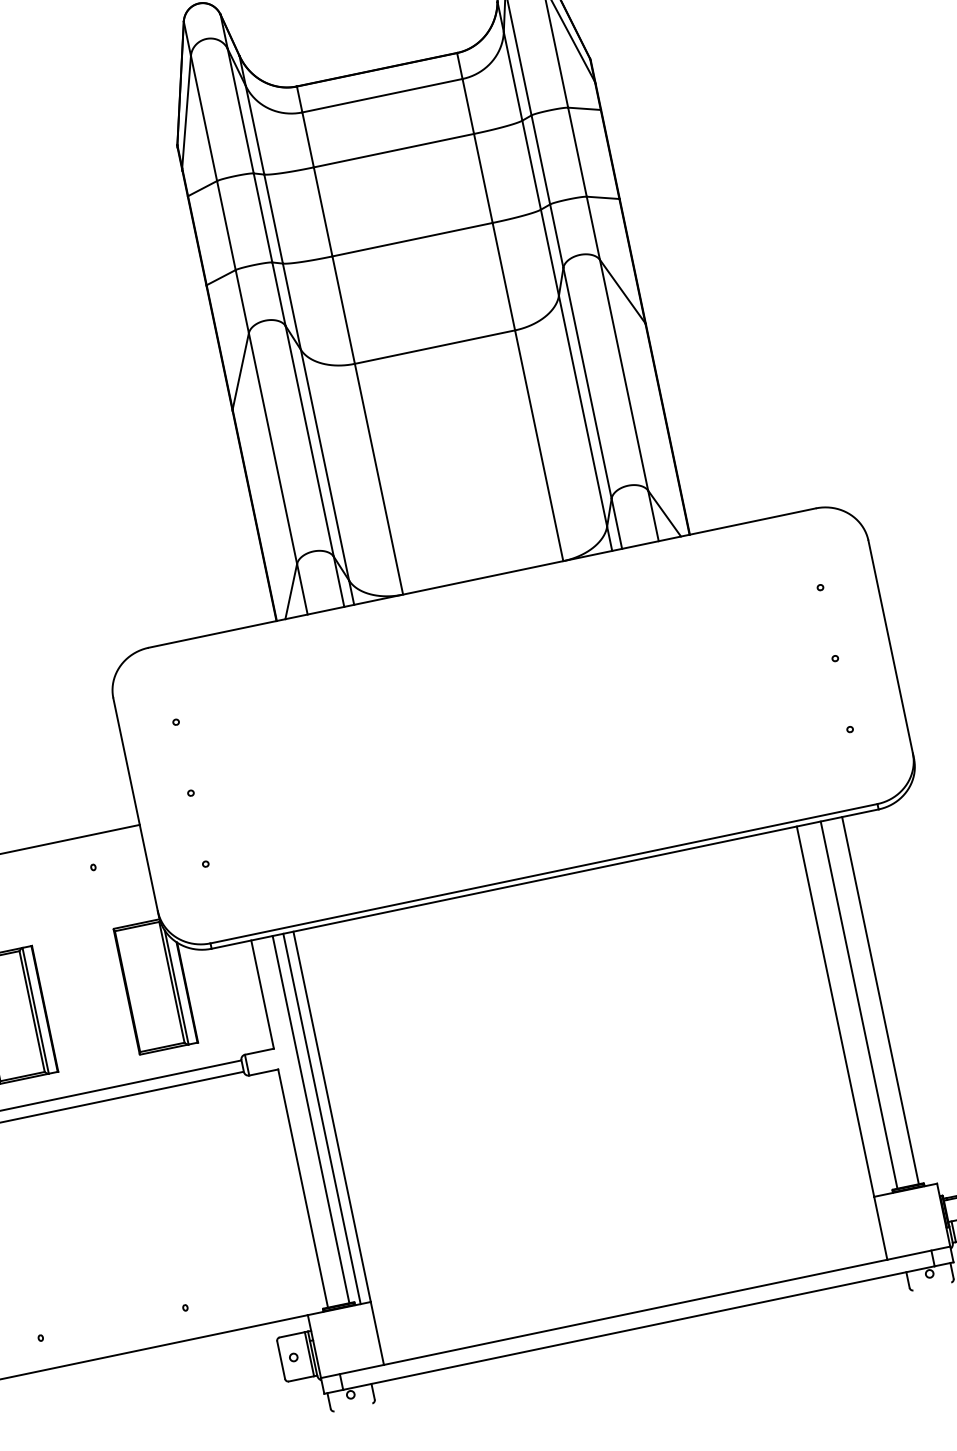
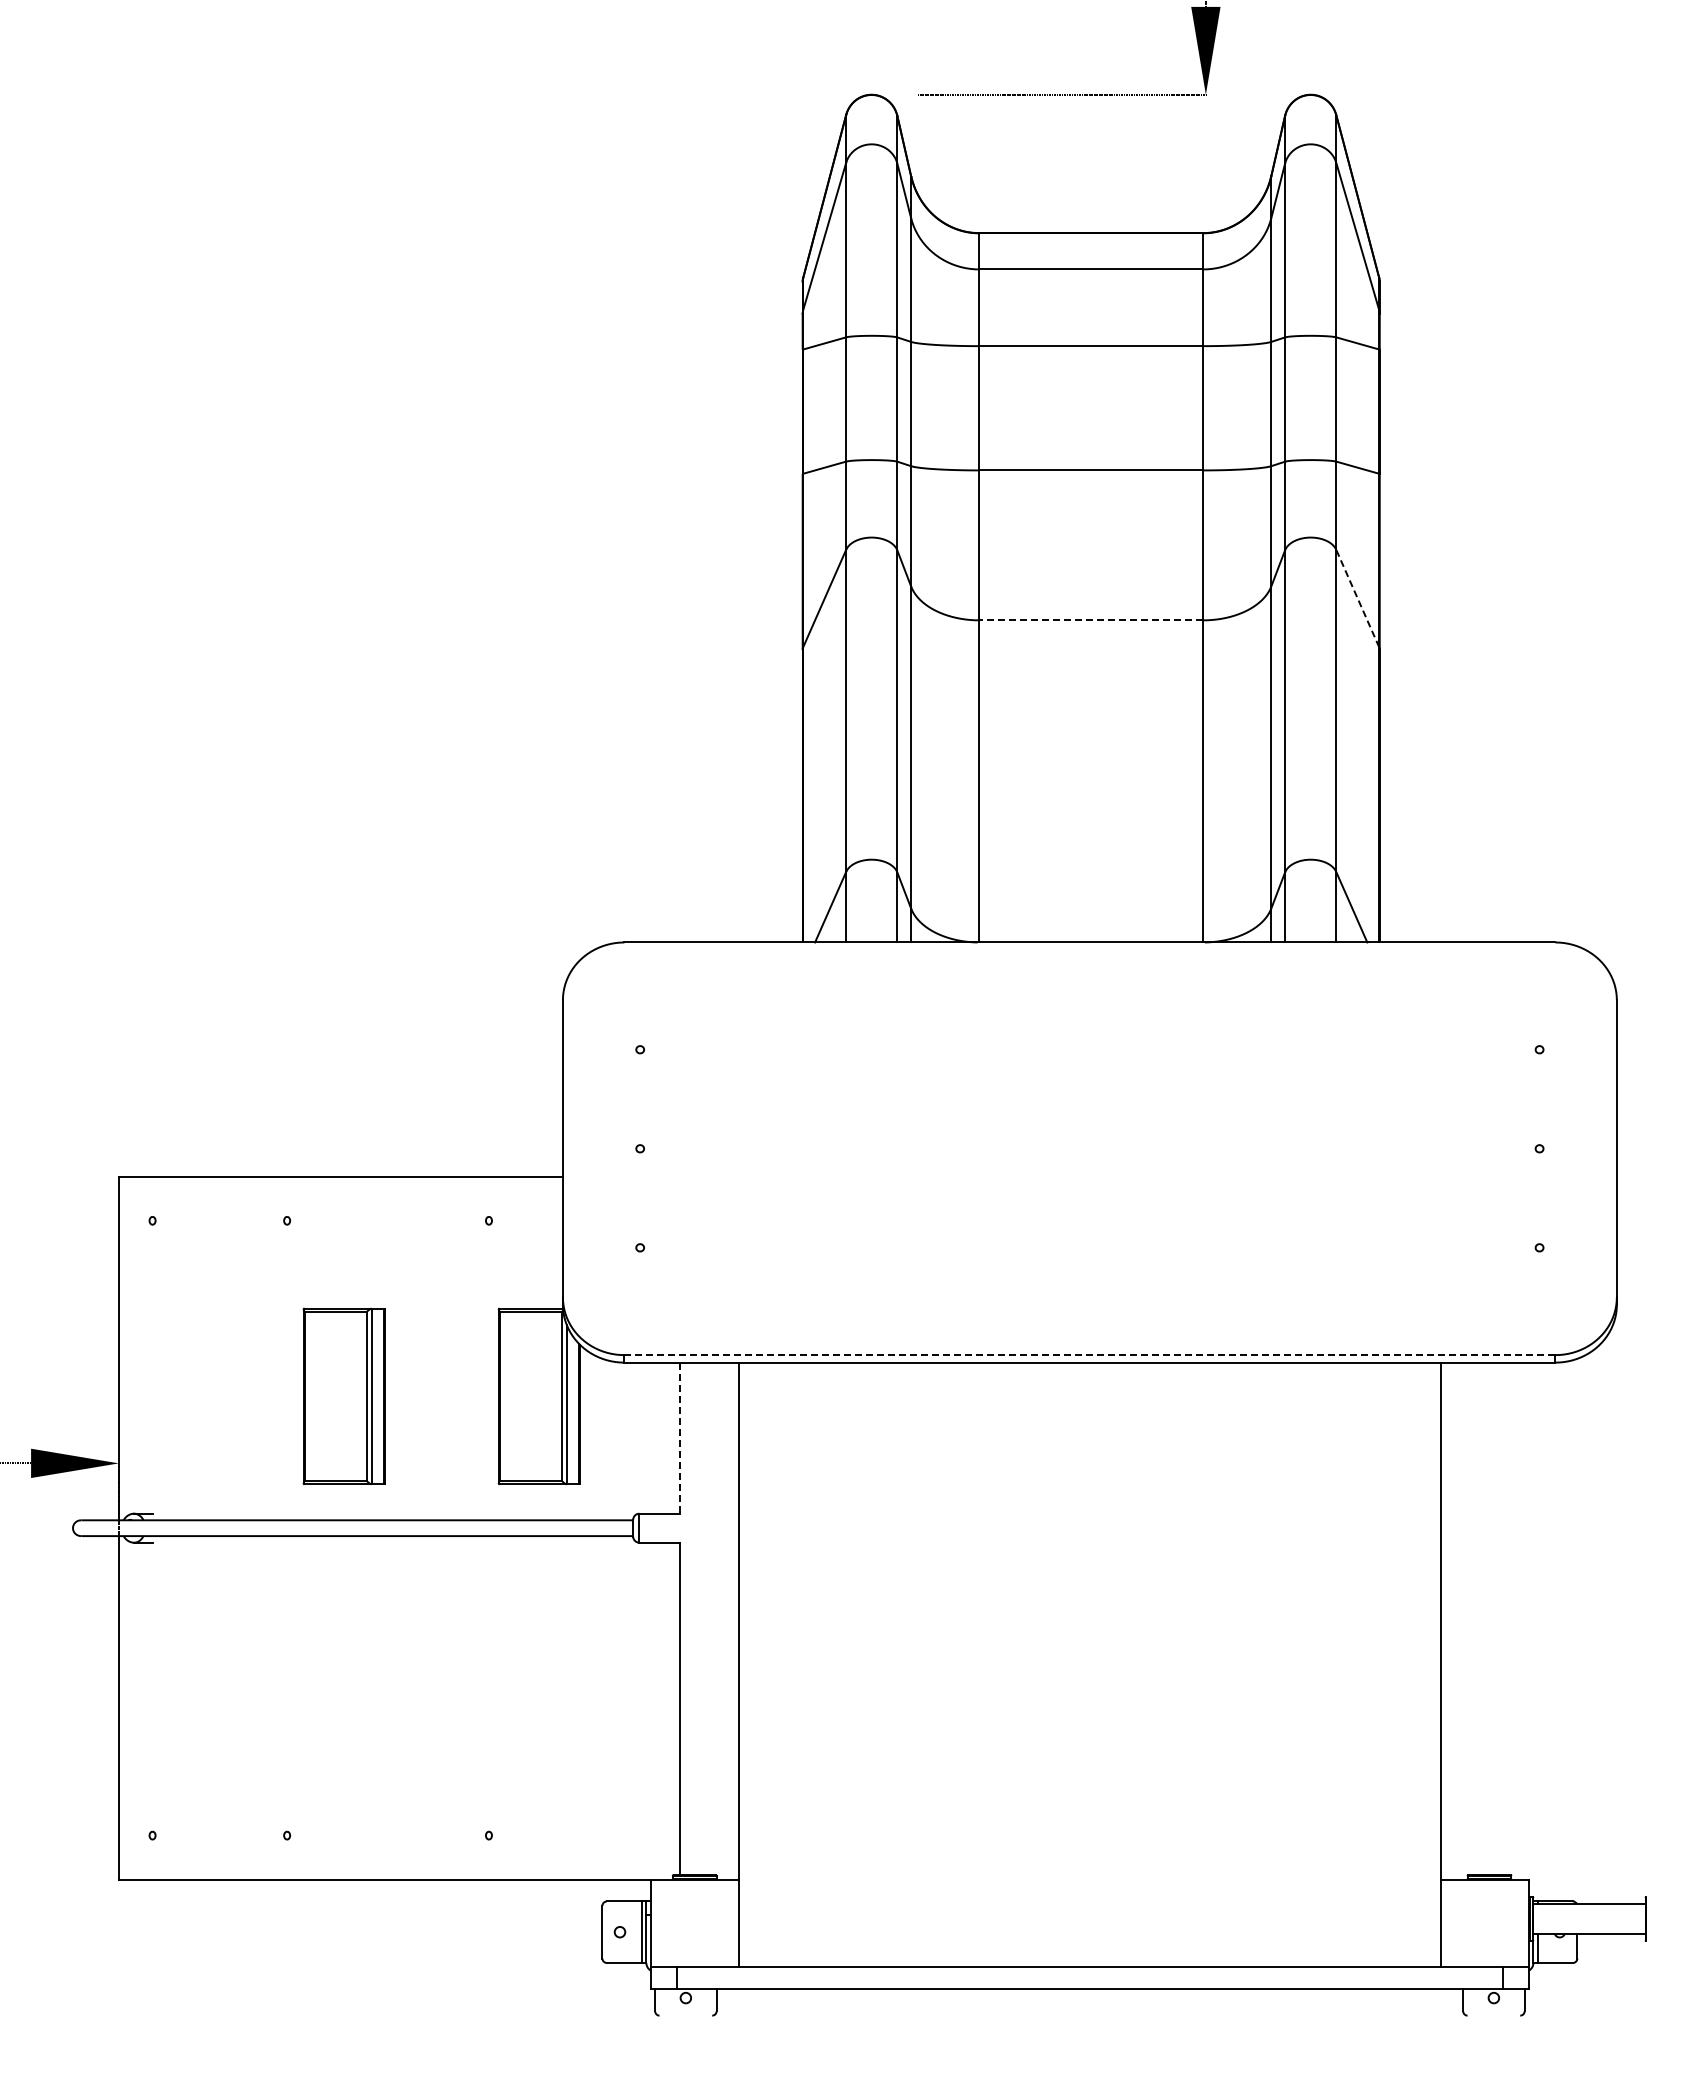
line: (622, 291) -> (1357, 598), solid -> dashed
line: (435, 347) -> (1091, 620), solid -> dashed
line: (544, 873) -> (1090, 1355), solid -> dashed
line: (262, 994) -> (679, 1438), solid -> dashed
line: (880, 1000) -> (1504, 1618), removed
line: (858, 1004) -> (1474, 1618), removed
line: (321, 1118) -> (724, 1620), removed
line: (310, 1119) -> (709, 1618), removed

